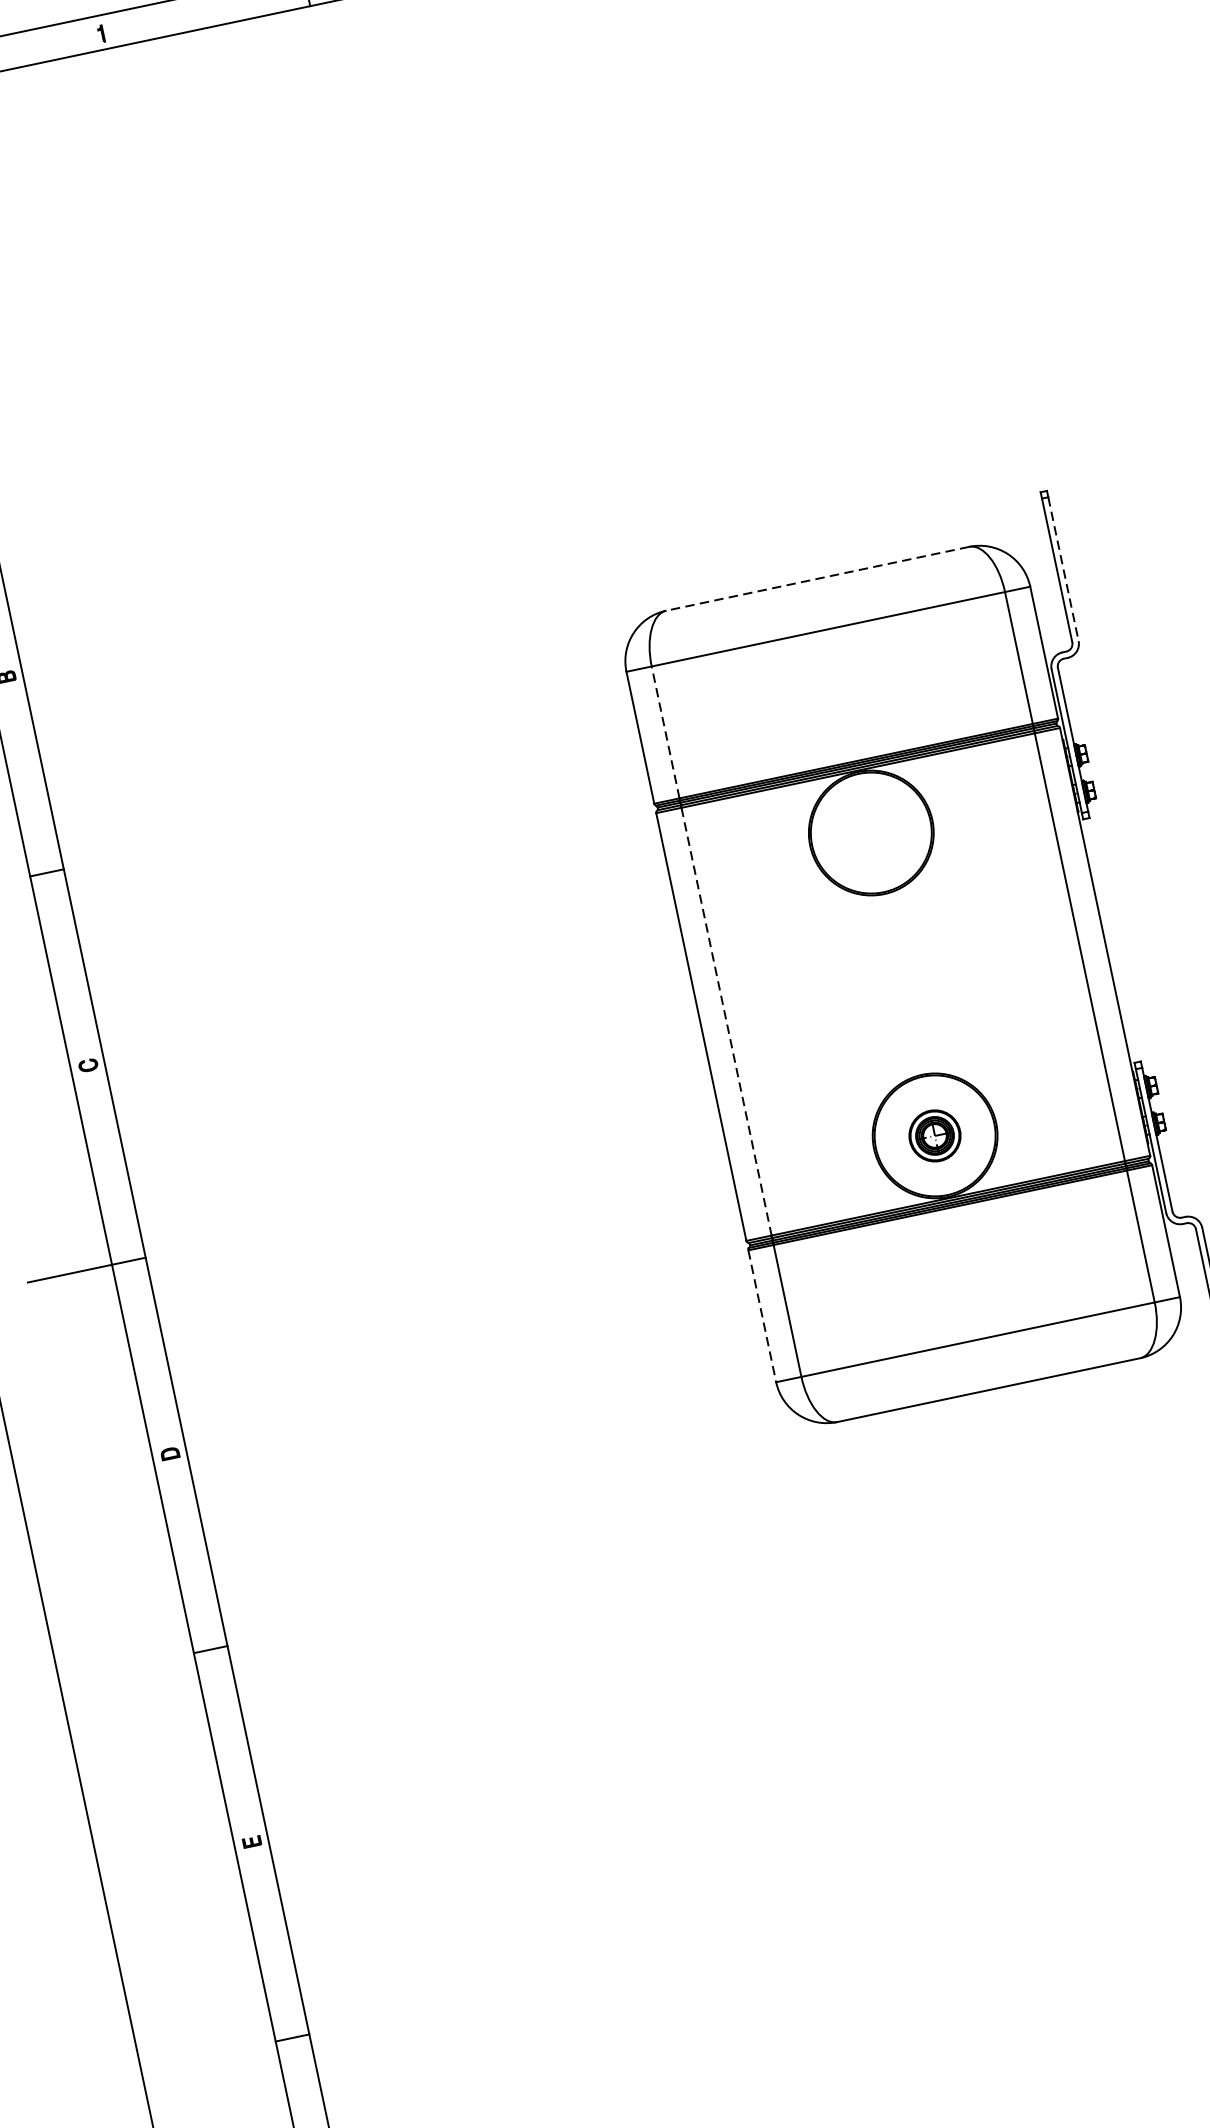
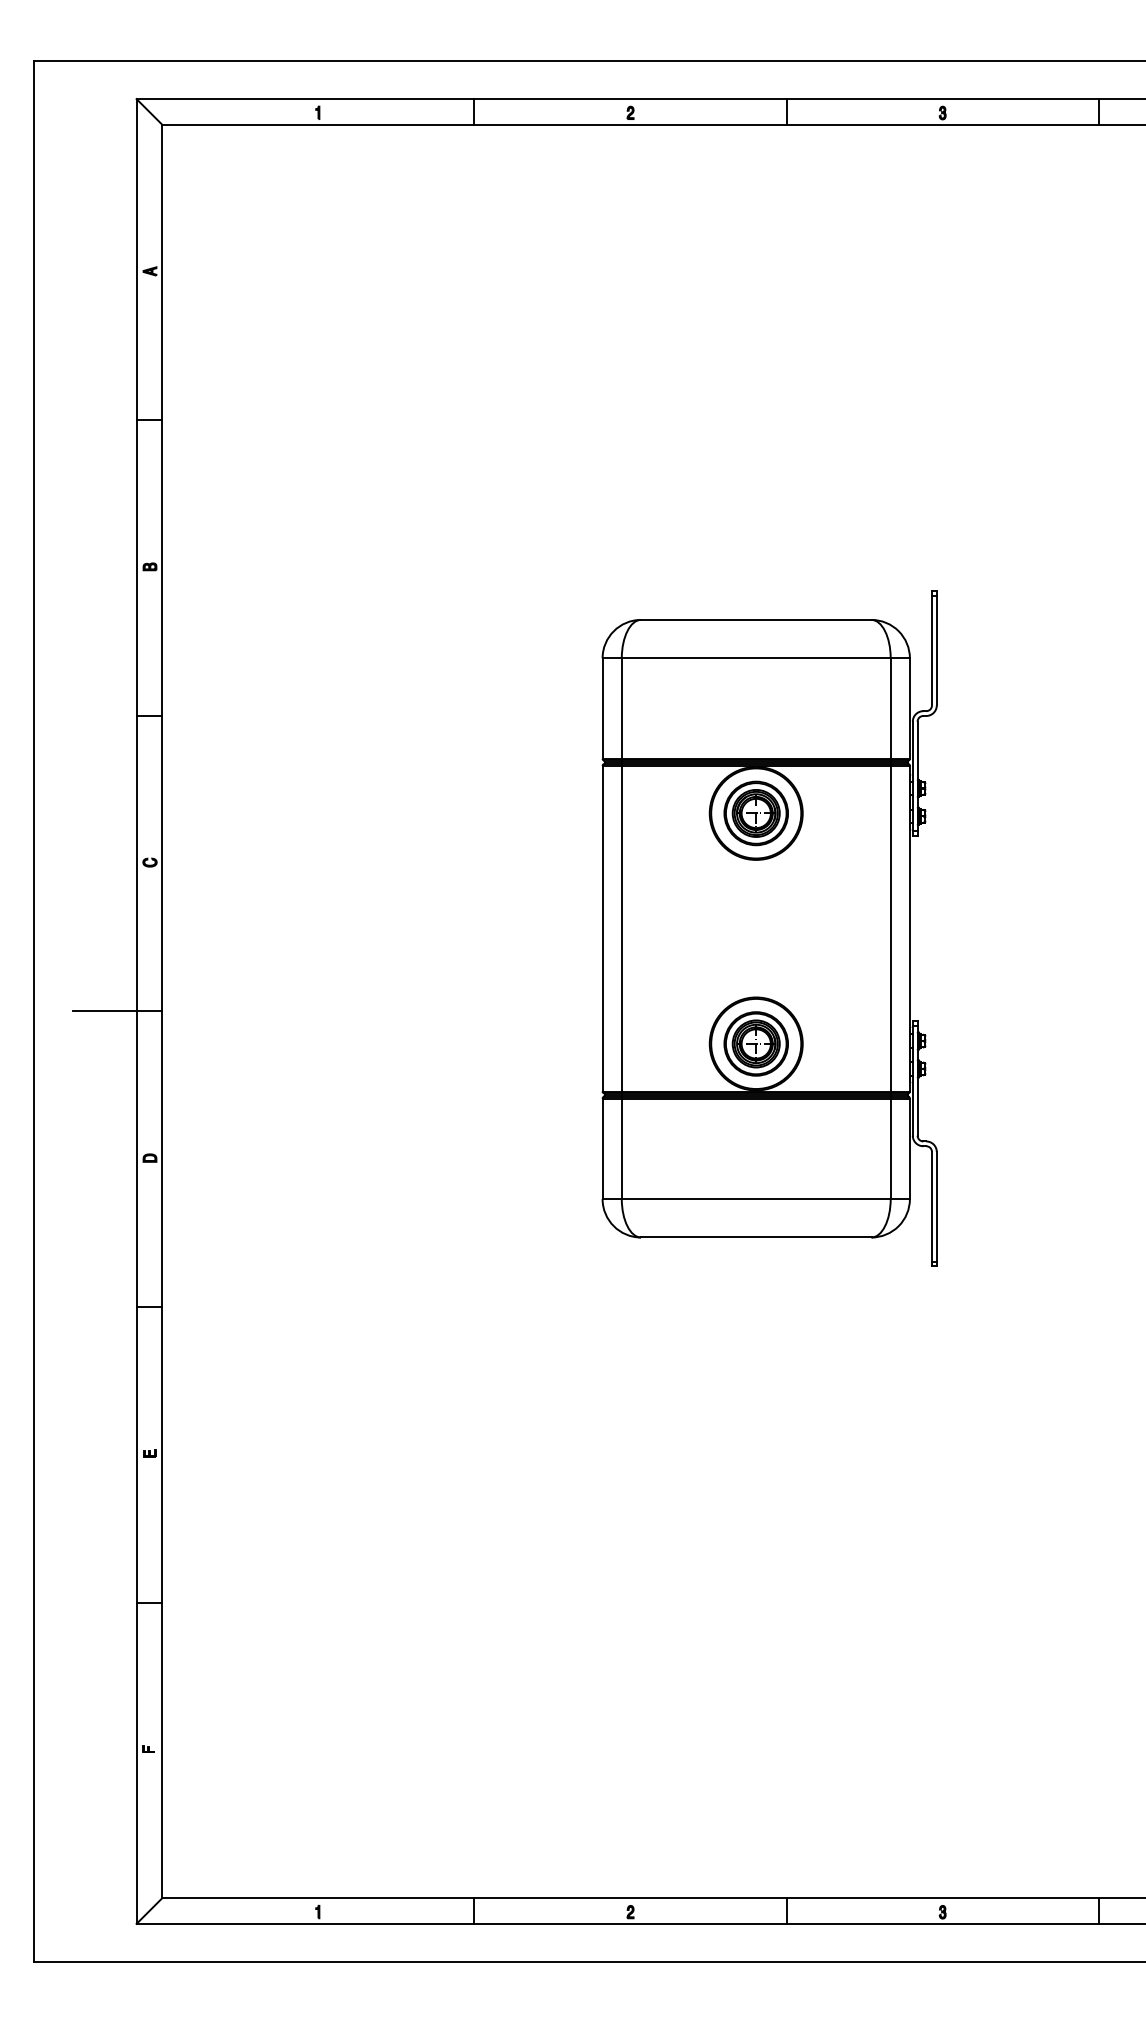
line: (1063, 569) -> (936, 650), dashed -> solid
line: (816, 578) -> (755, 619), dashed -> solid
line: (665, 732) -> (621, 708), dashed -> solid
part: (870, 833) -> (755, 813), added
line: (726, 1021) -> (621, 928), dashed -> solid
part: (934, 1135) -> (755, 1043), size x1.67
line: (762, 1317) -> (602, 1149), dashed -> solid

